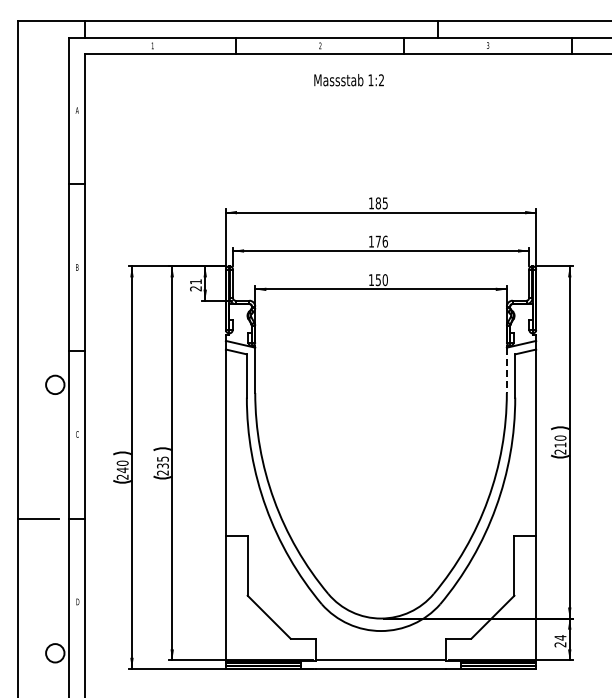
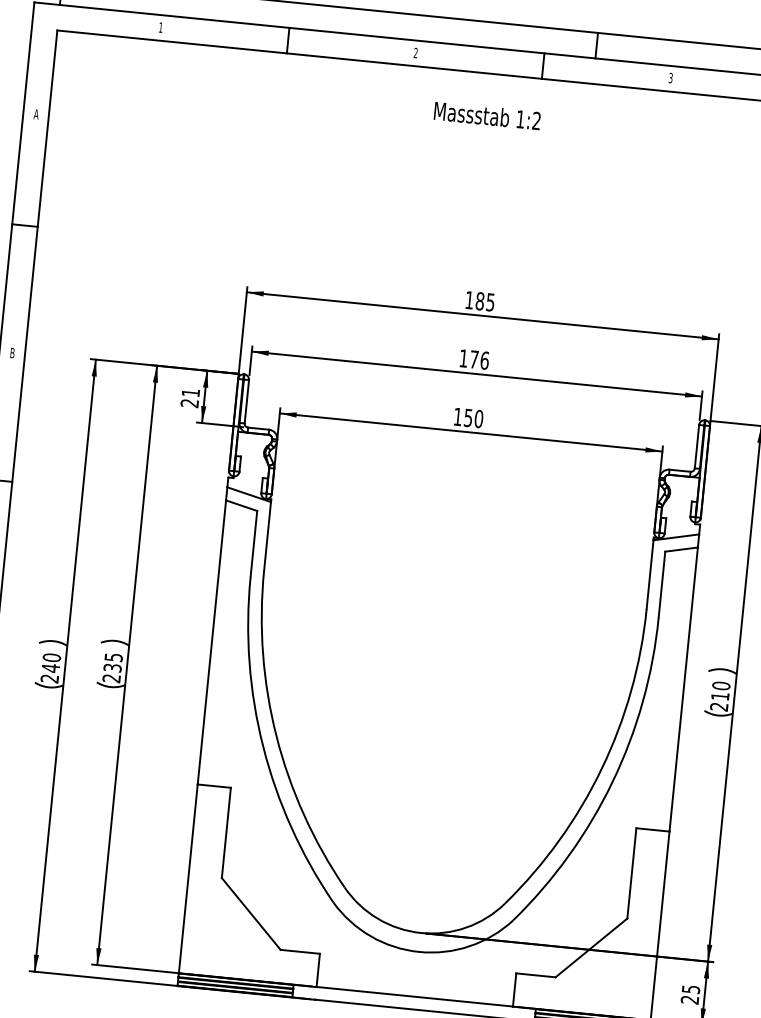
text: (348, 80) -> (486, 116), moved
line: (506, 370) -> (649, 574), dashed -> solid
text: (560, 637) -> (691, 989), 24 -> 25

